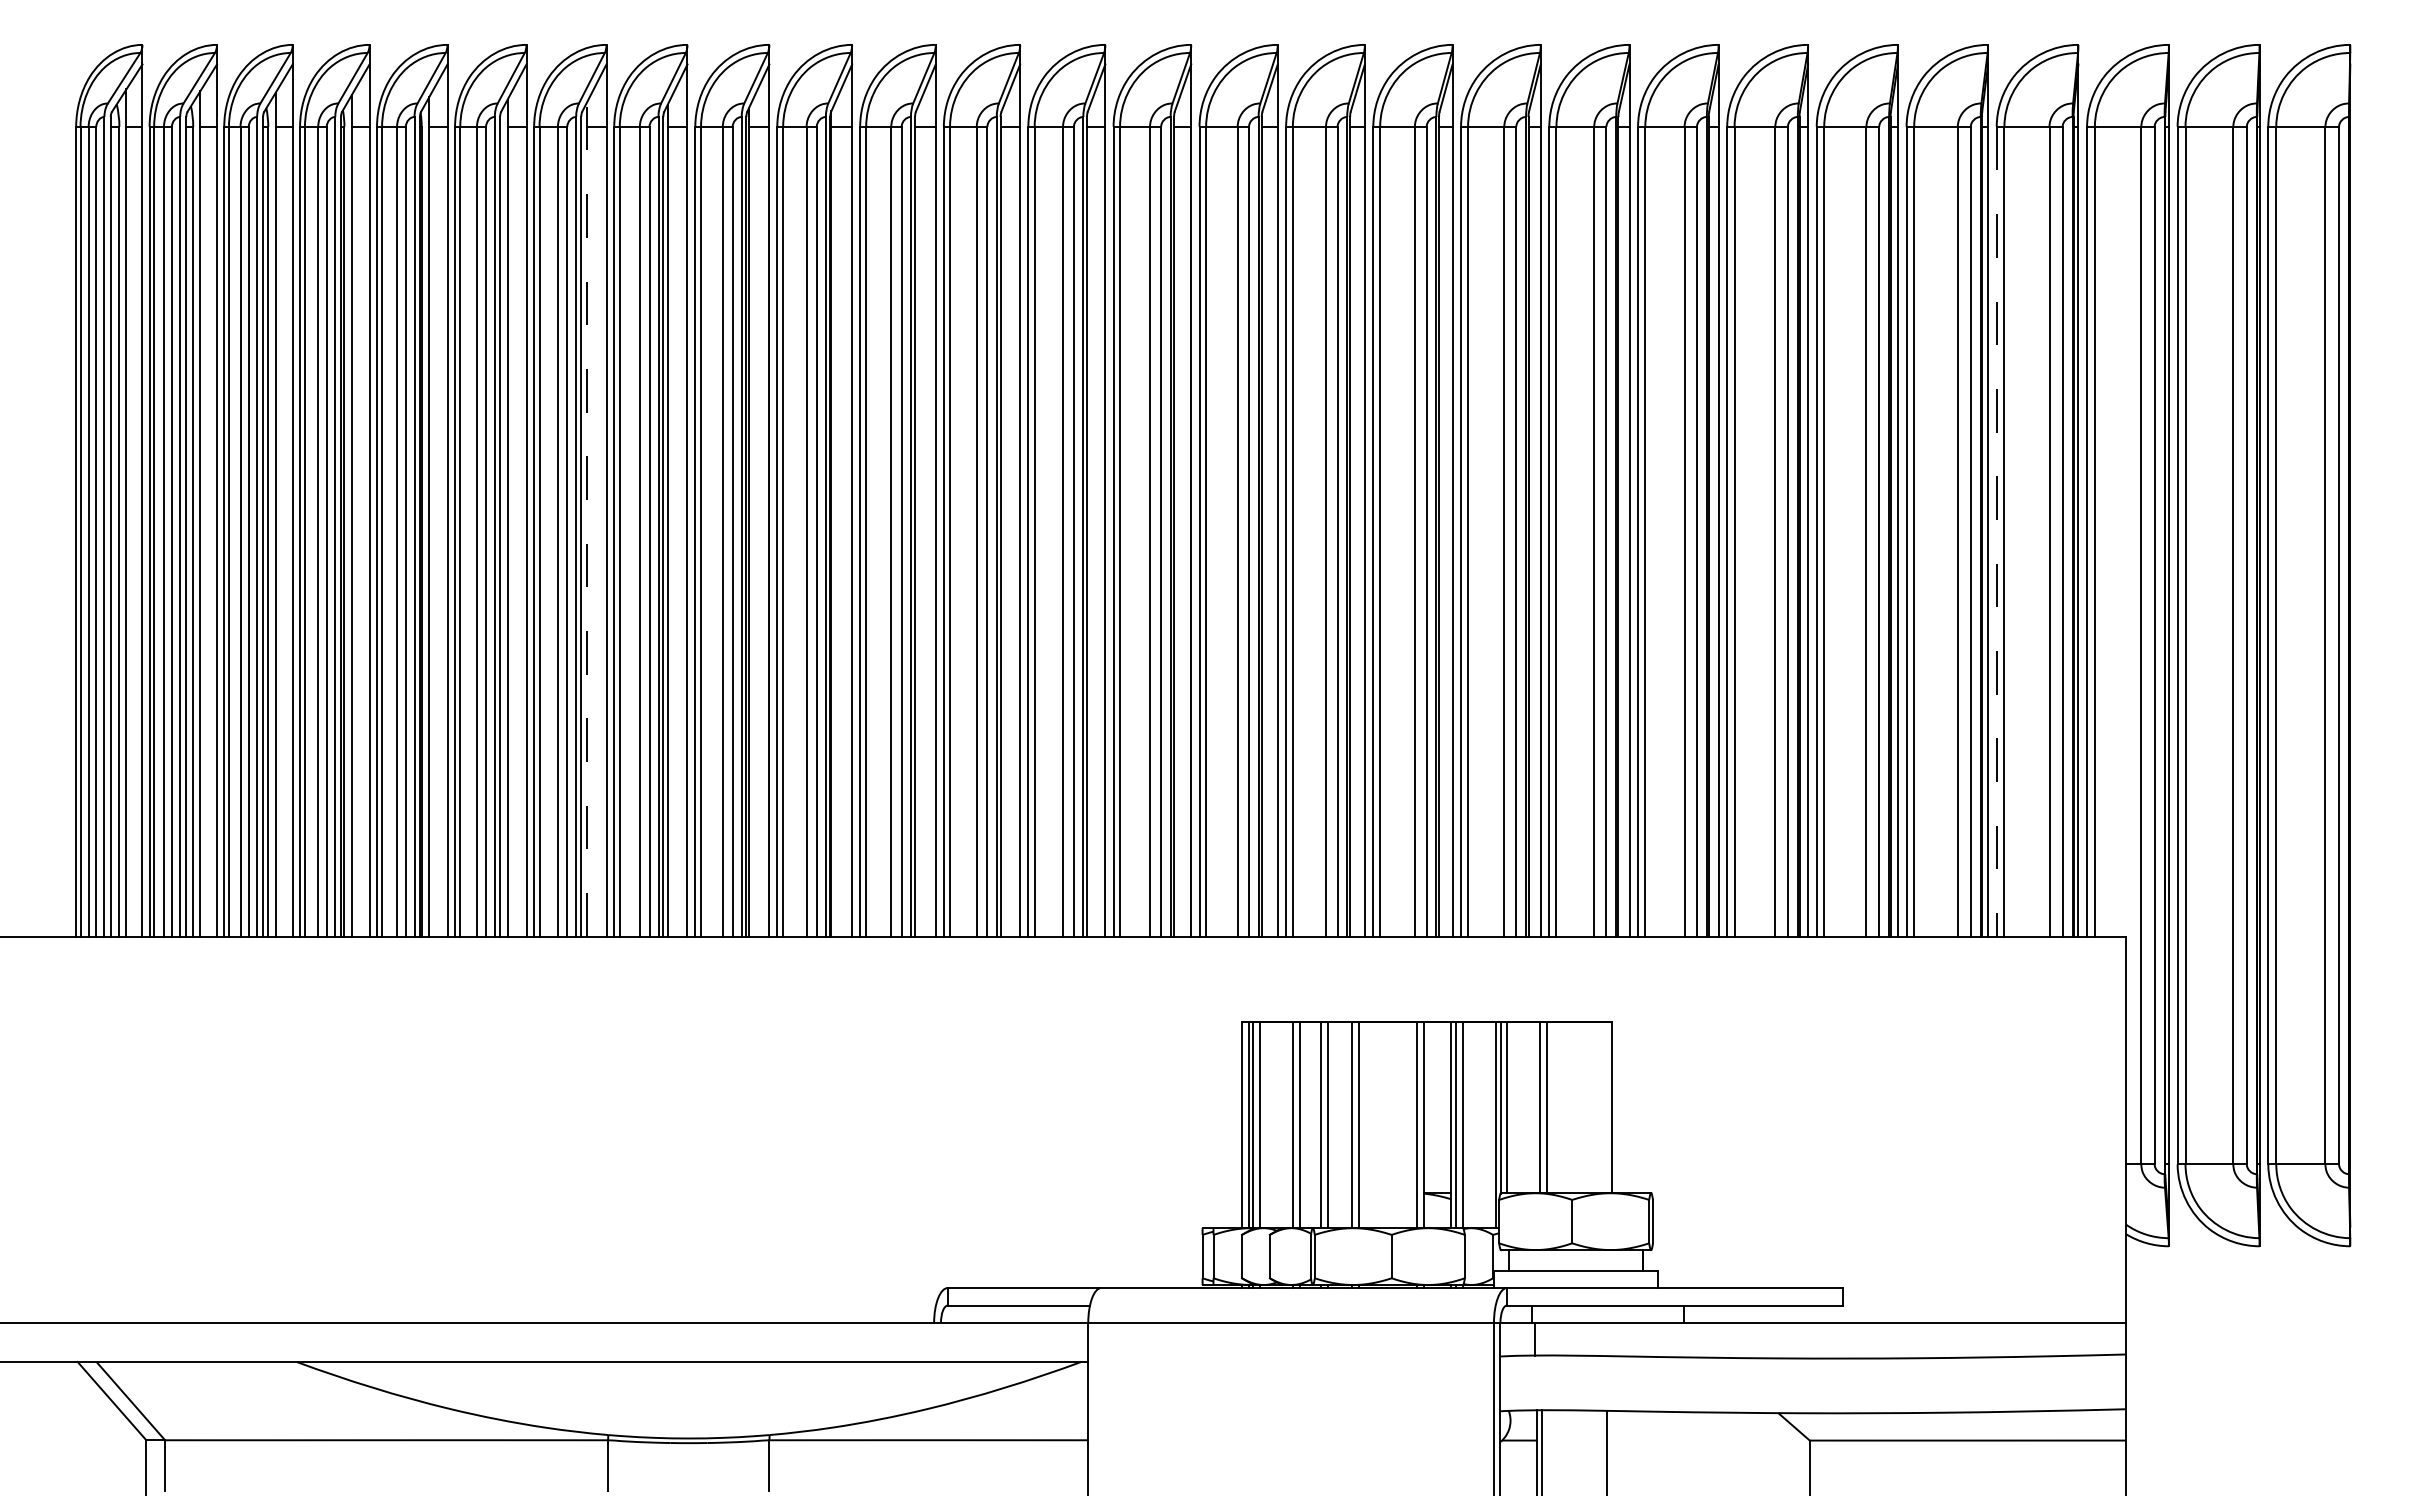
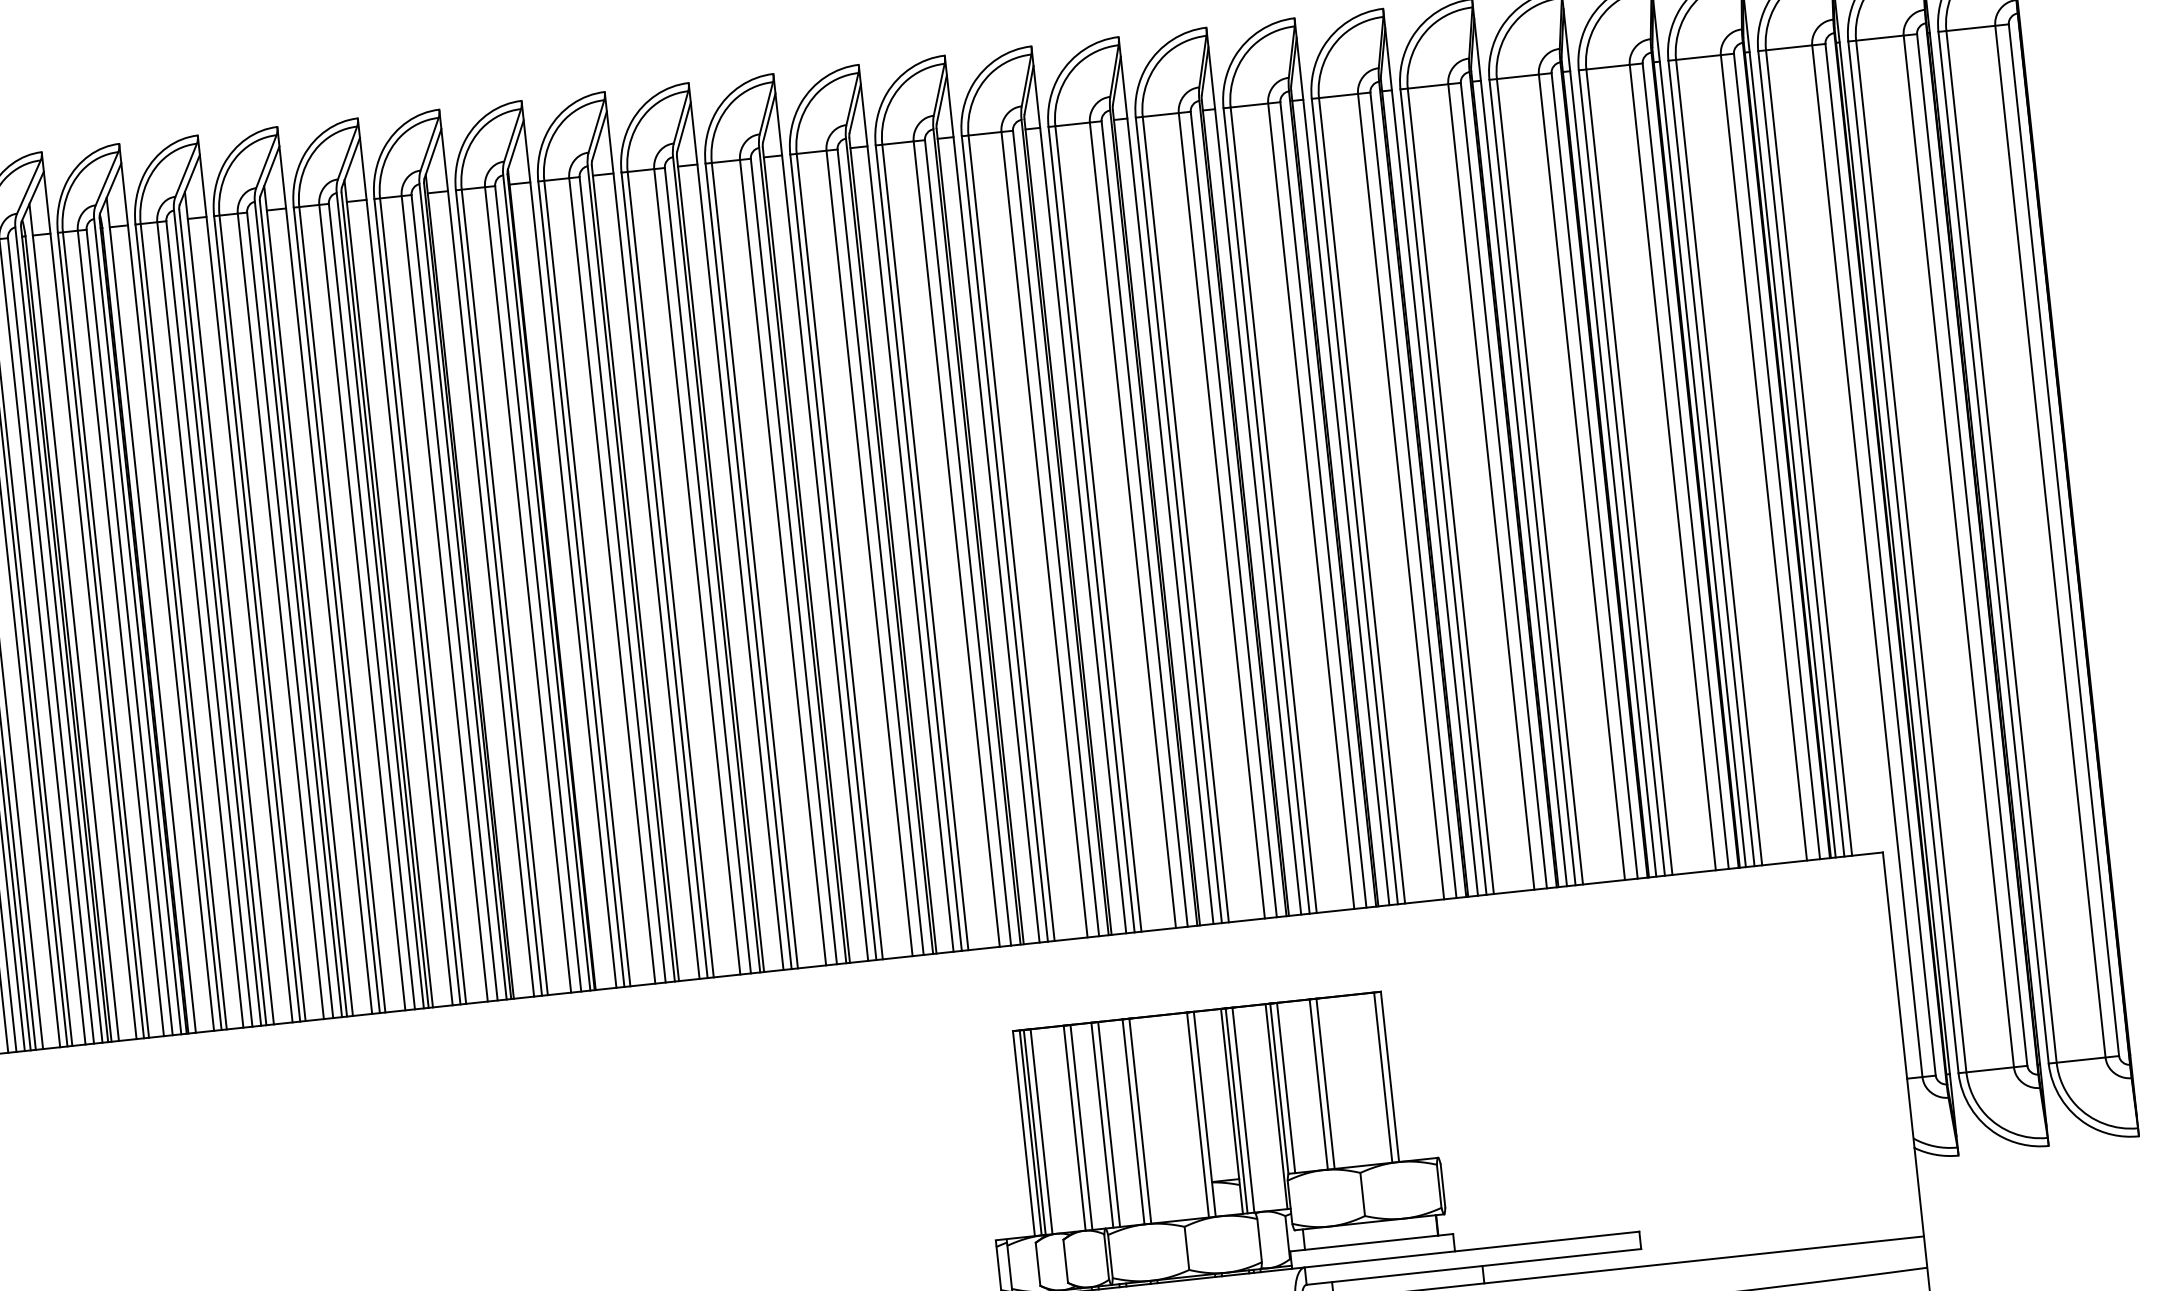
line: (587, 519) -> (308, 600), dashed -> solid
line: (1996, 532) -> (1711, 464), dashed -> solid
line: (1605, 1107) -> (1383, 1077), added

